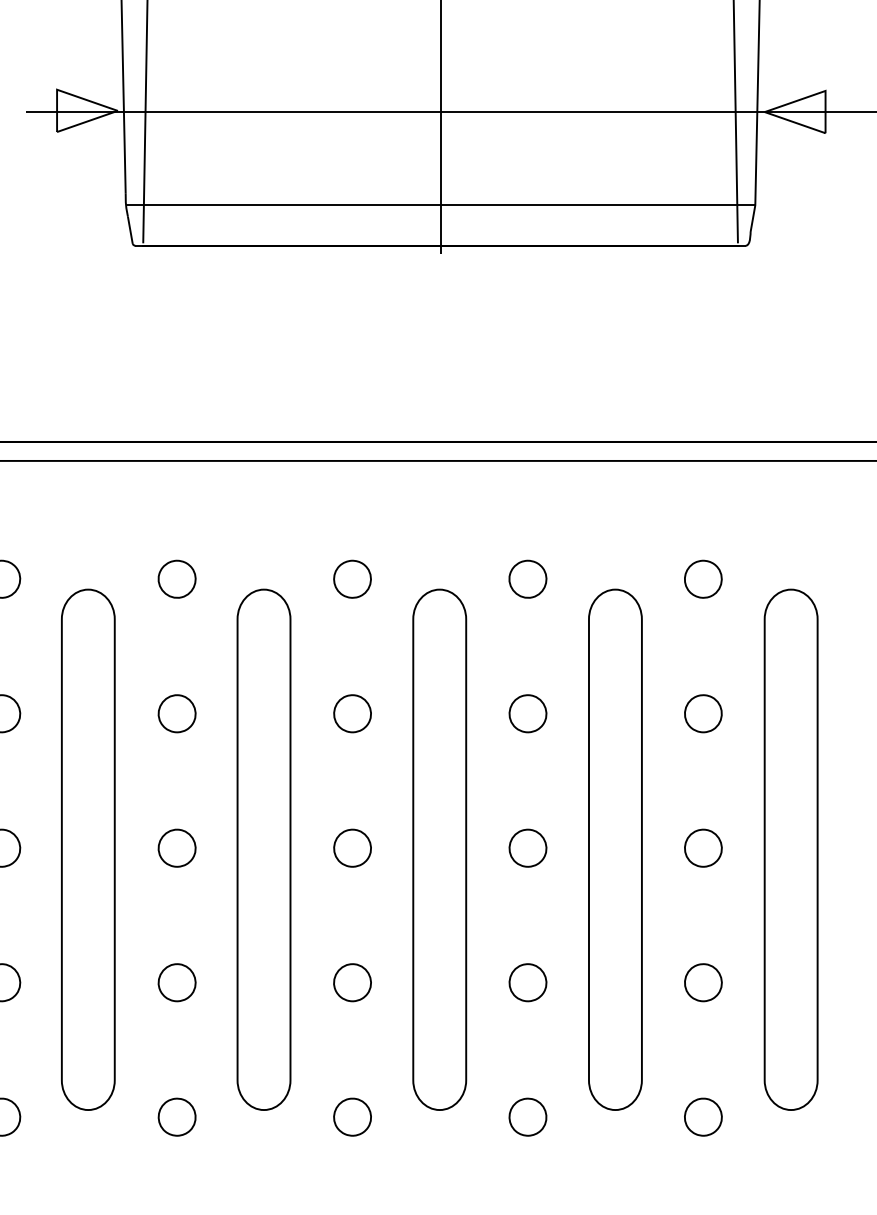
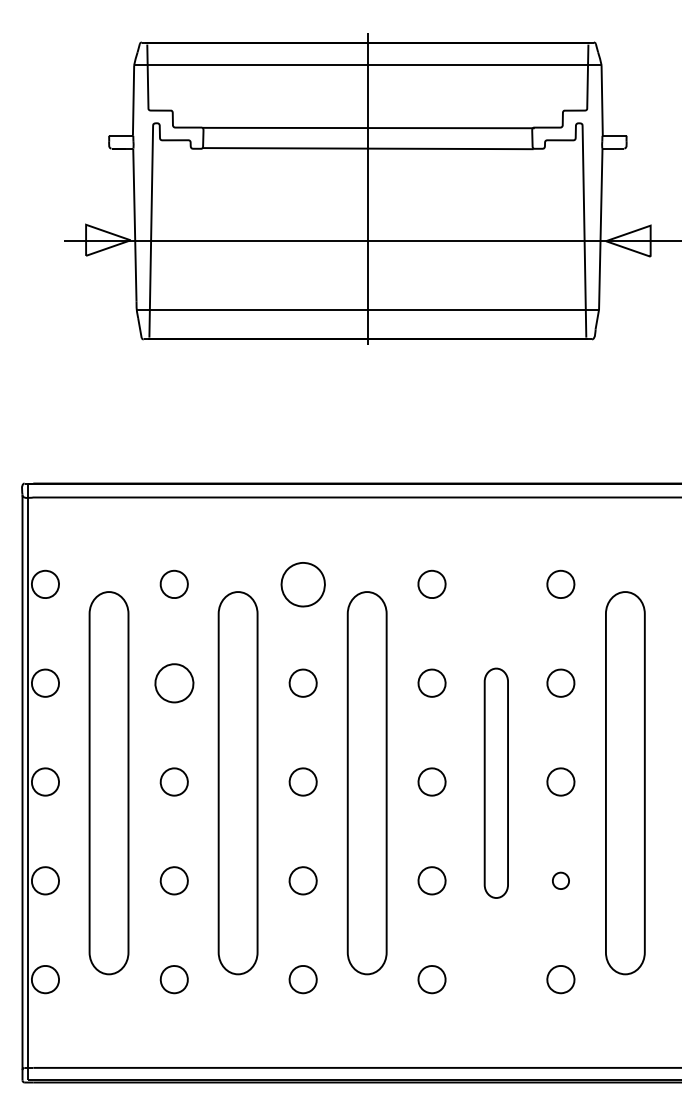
part: (351, 578) -> (302, 583), size x1.6
part: (176, 712) -> (173, 682), size x1.4
part: (615, 850) -> (496, 783), size x0.6
part: (702, 982) -> (560, 880), size x0.6

